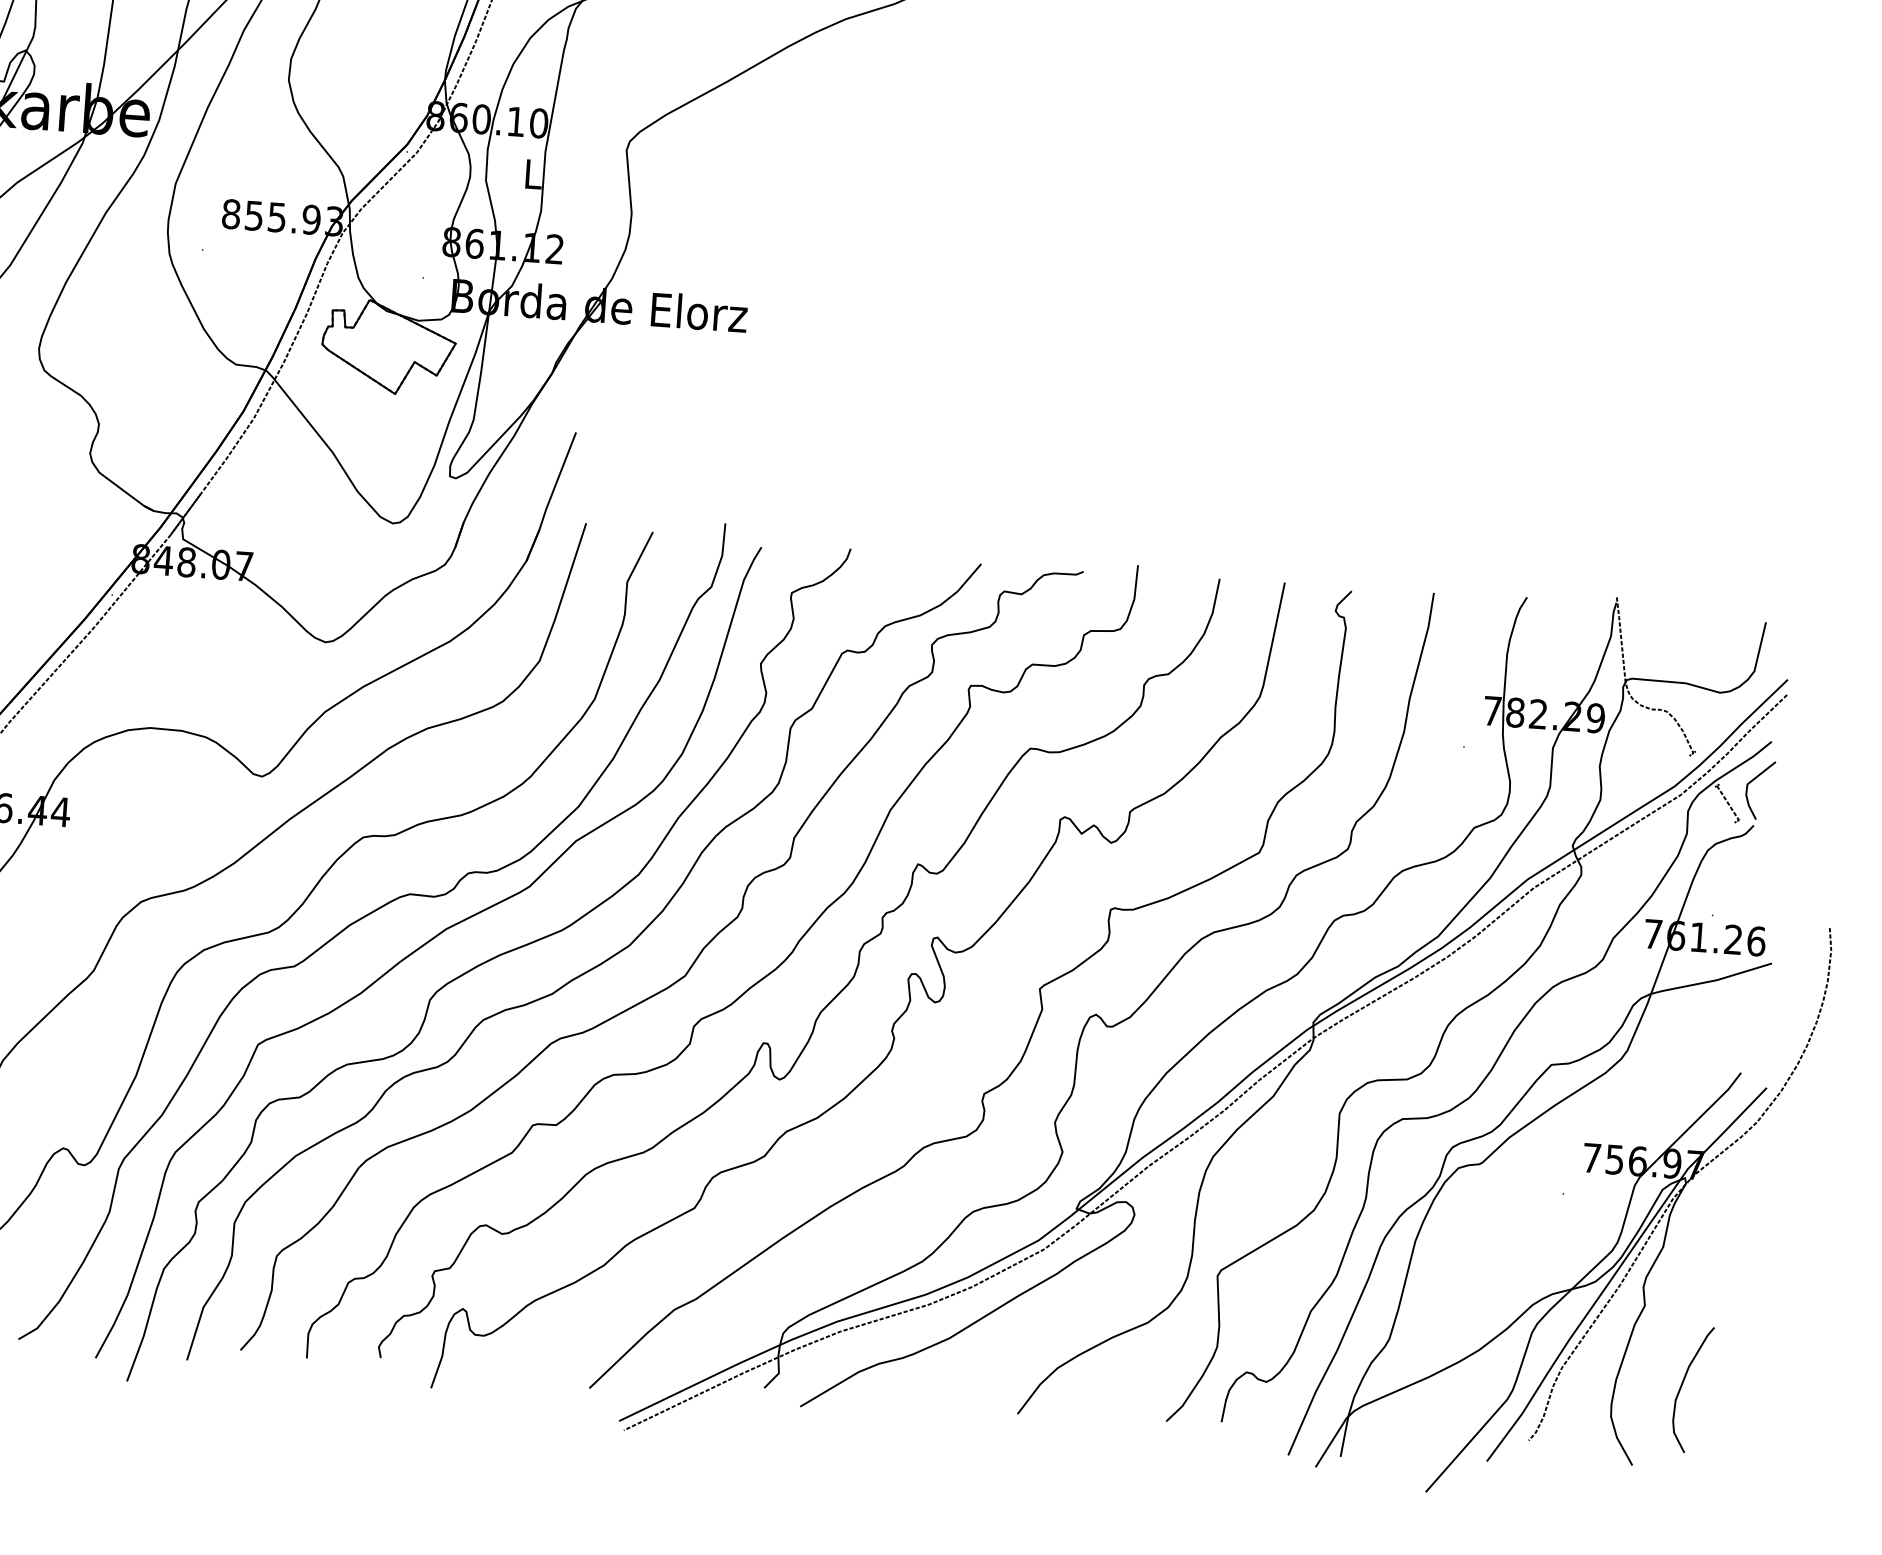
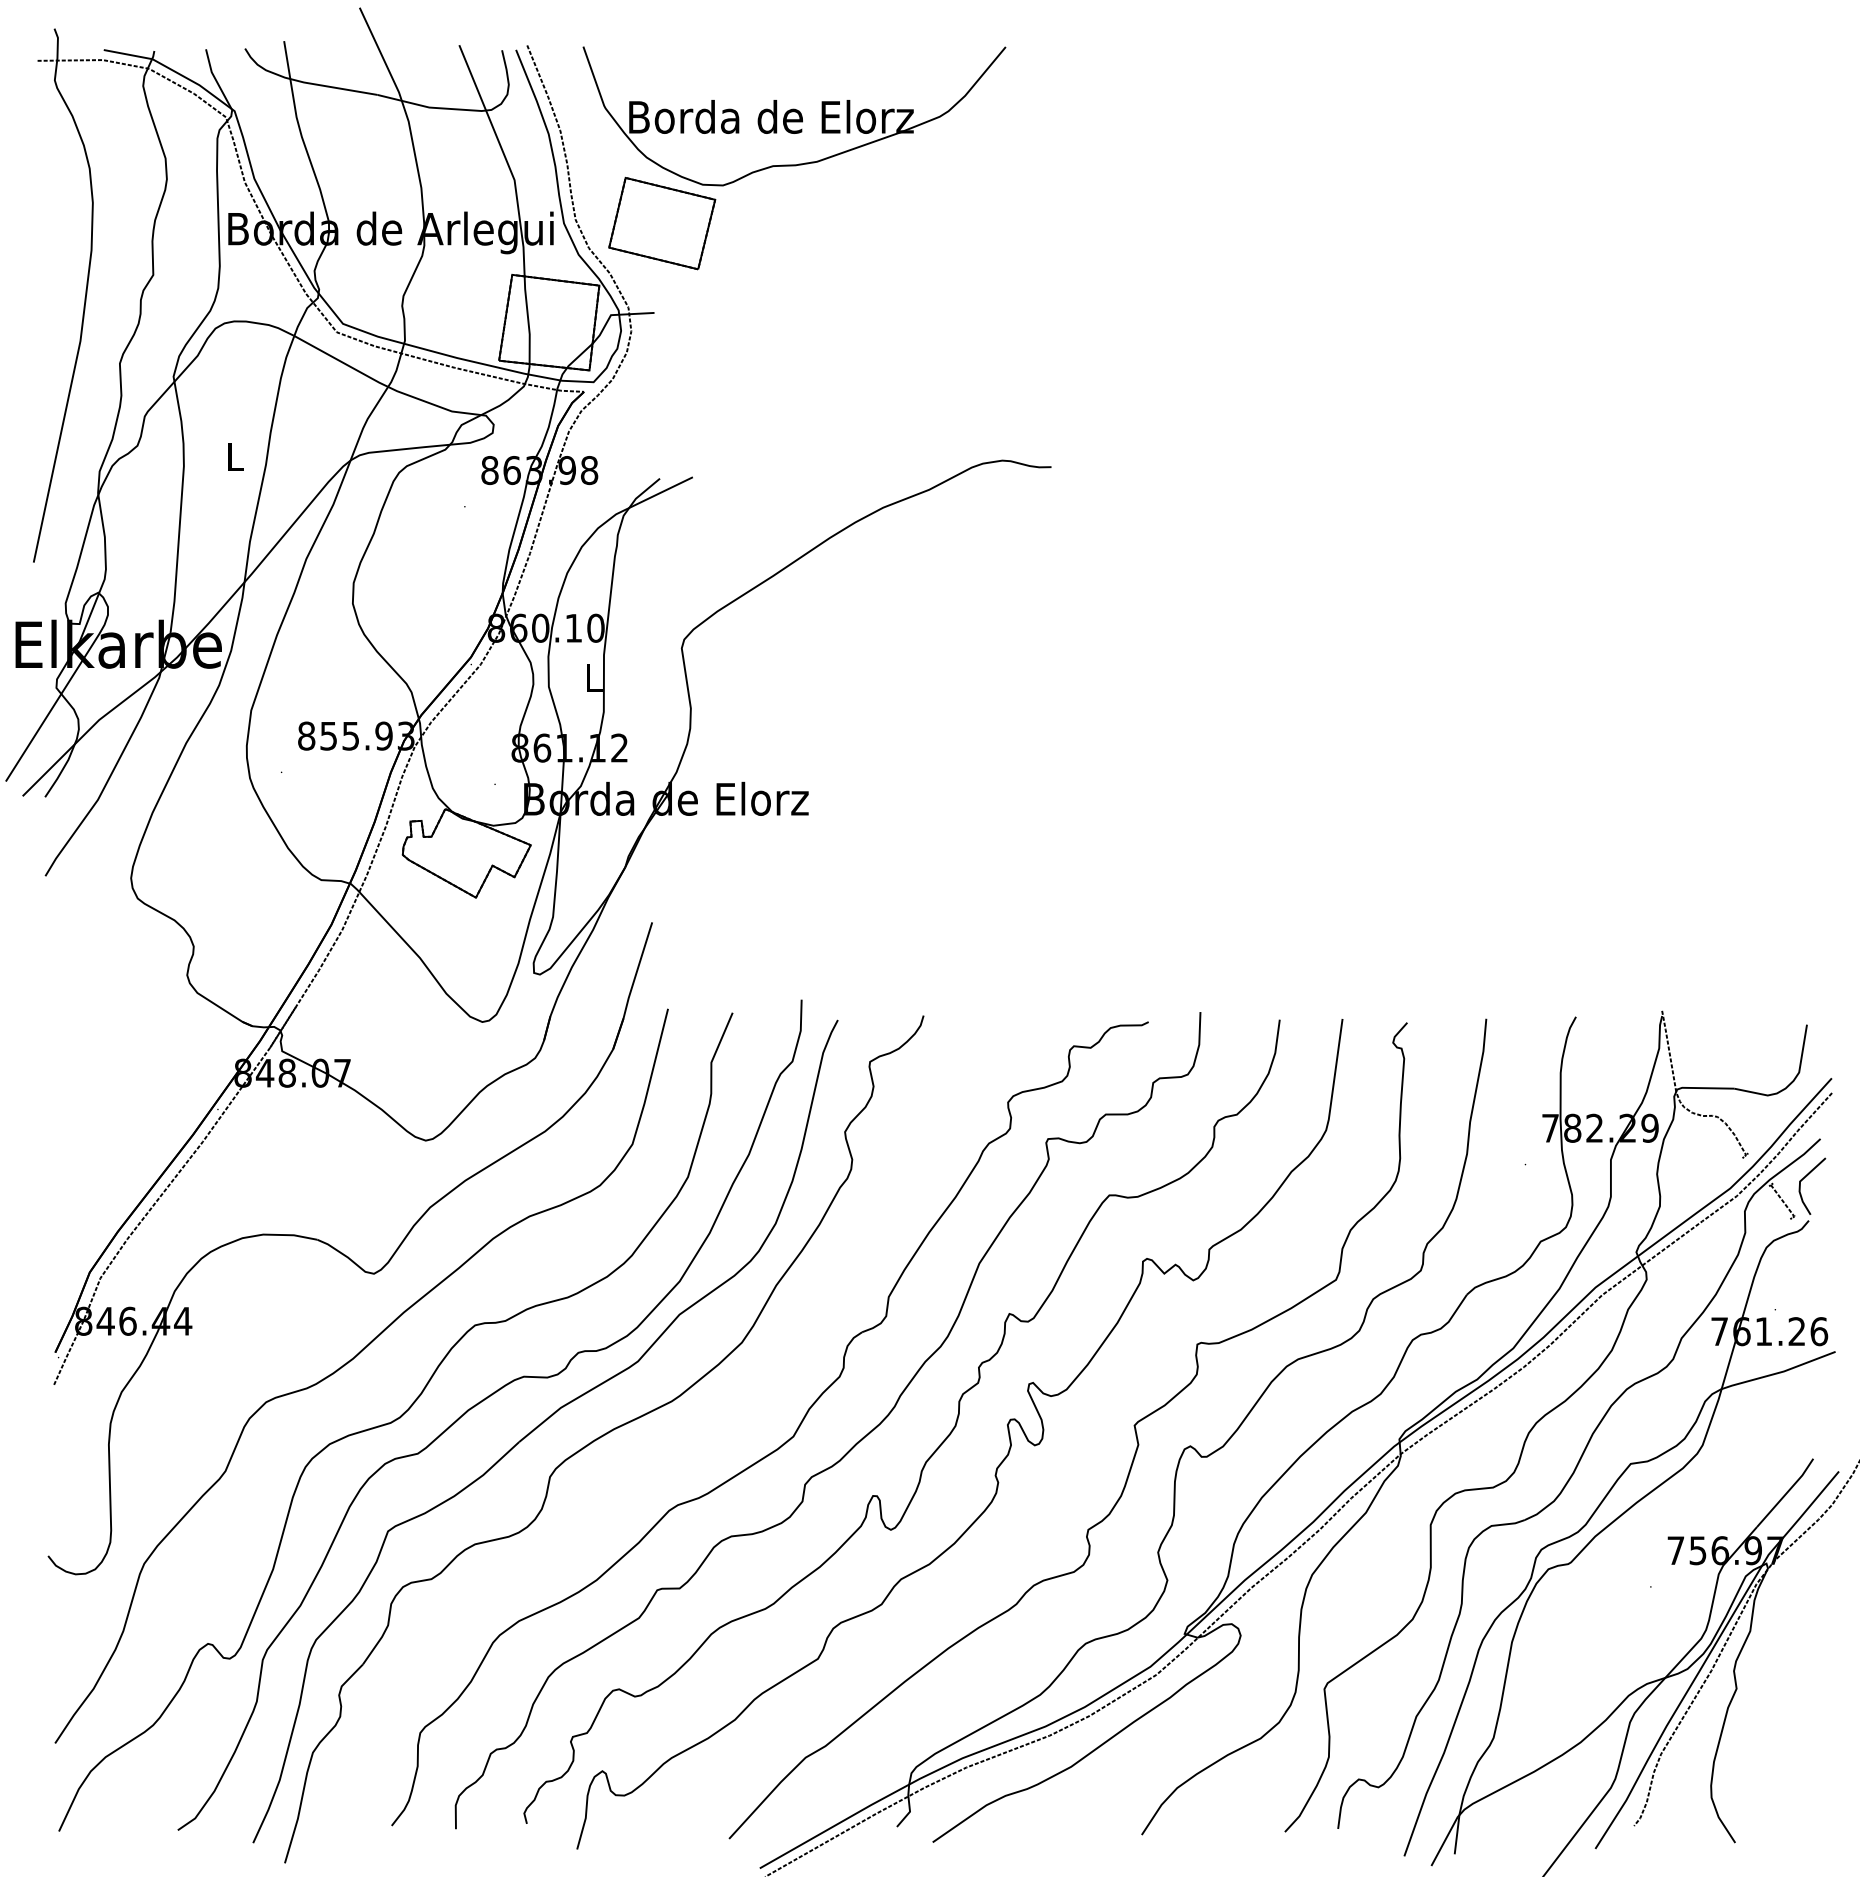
curve: (587, 969) -> (699, 1437), removed
curve: (1682, 1385) -> (1778, 1762), removed

